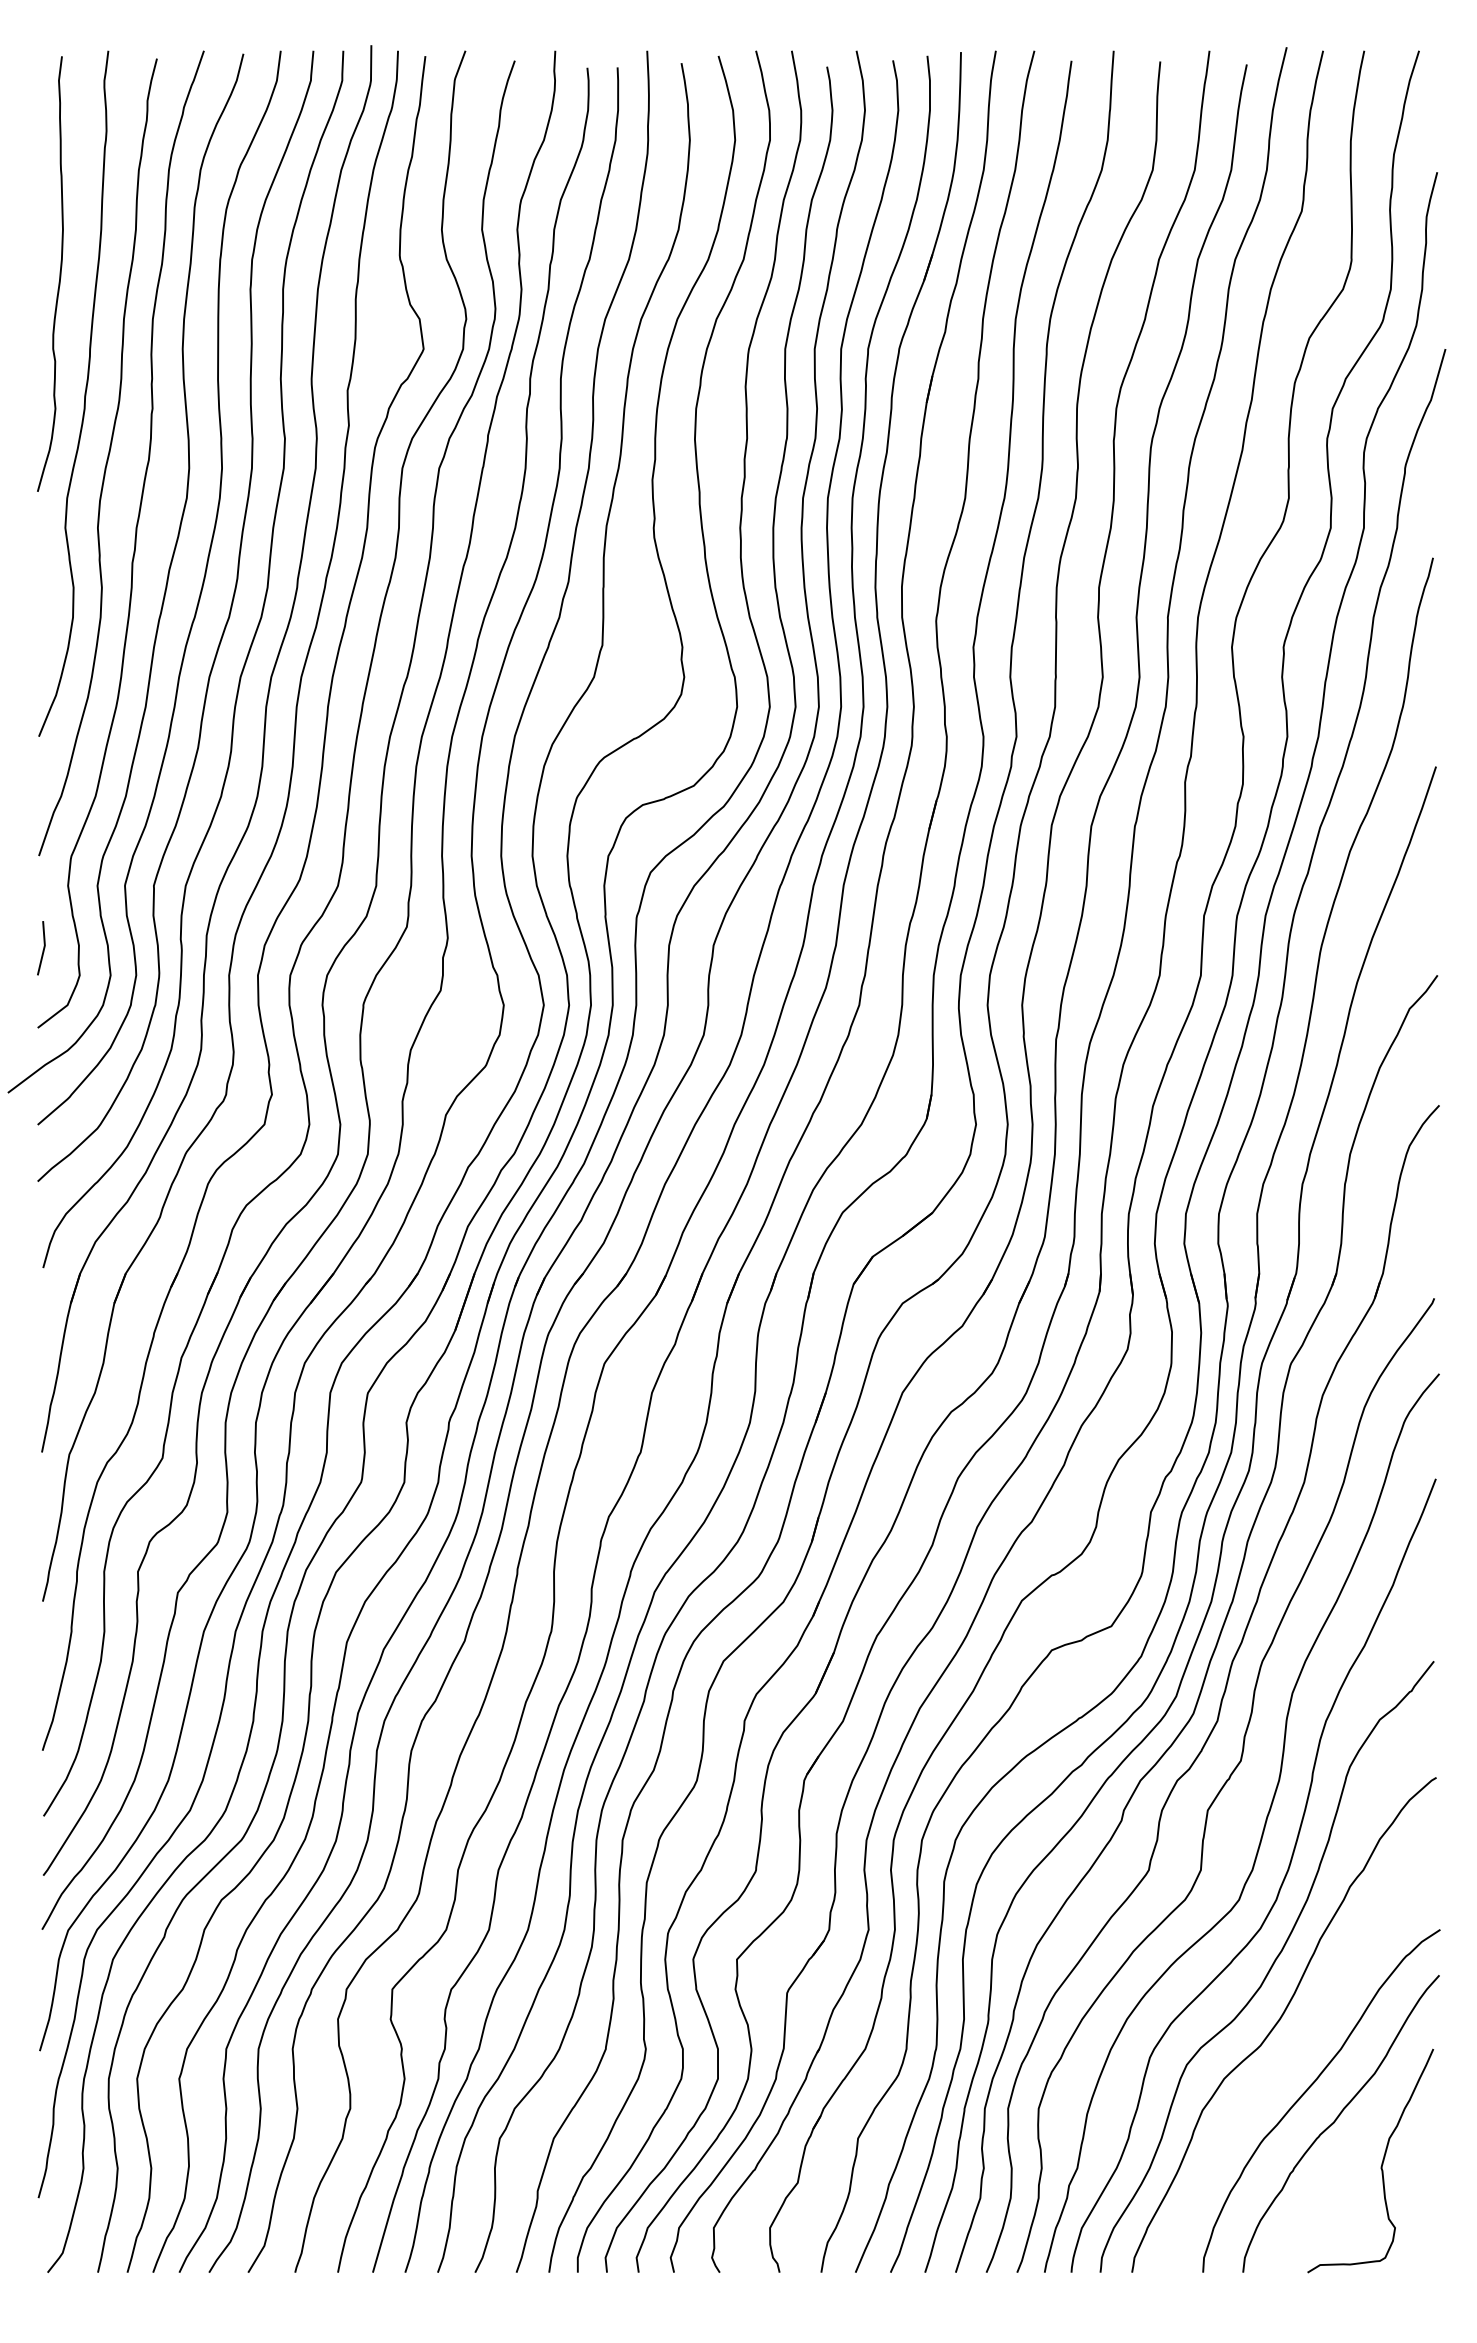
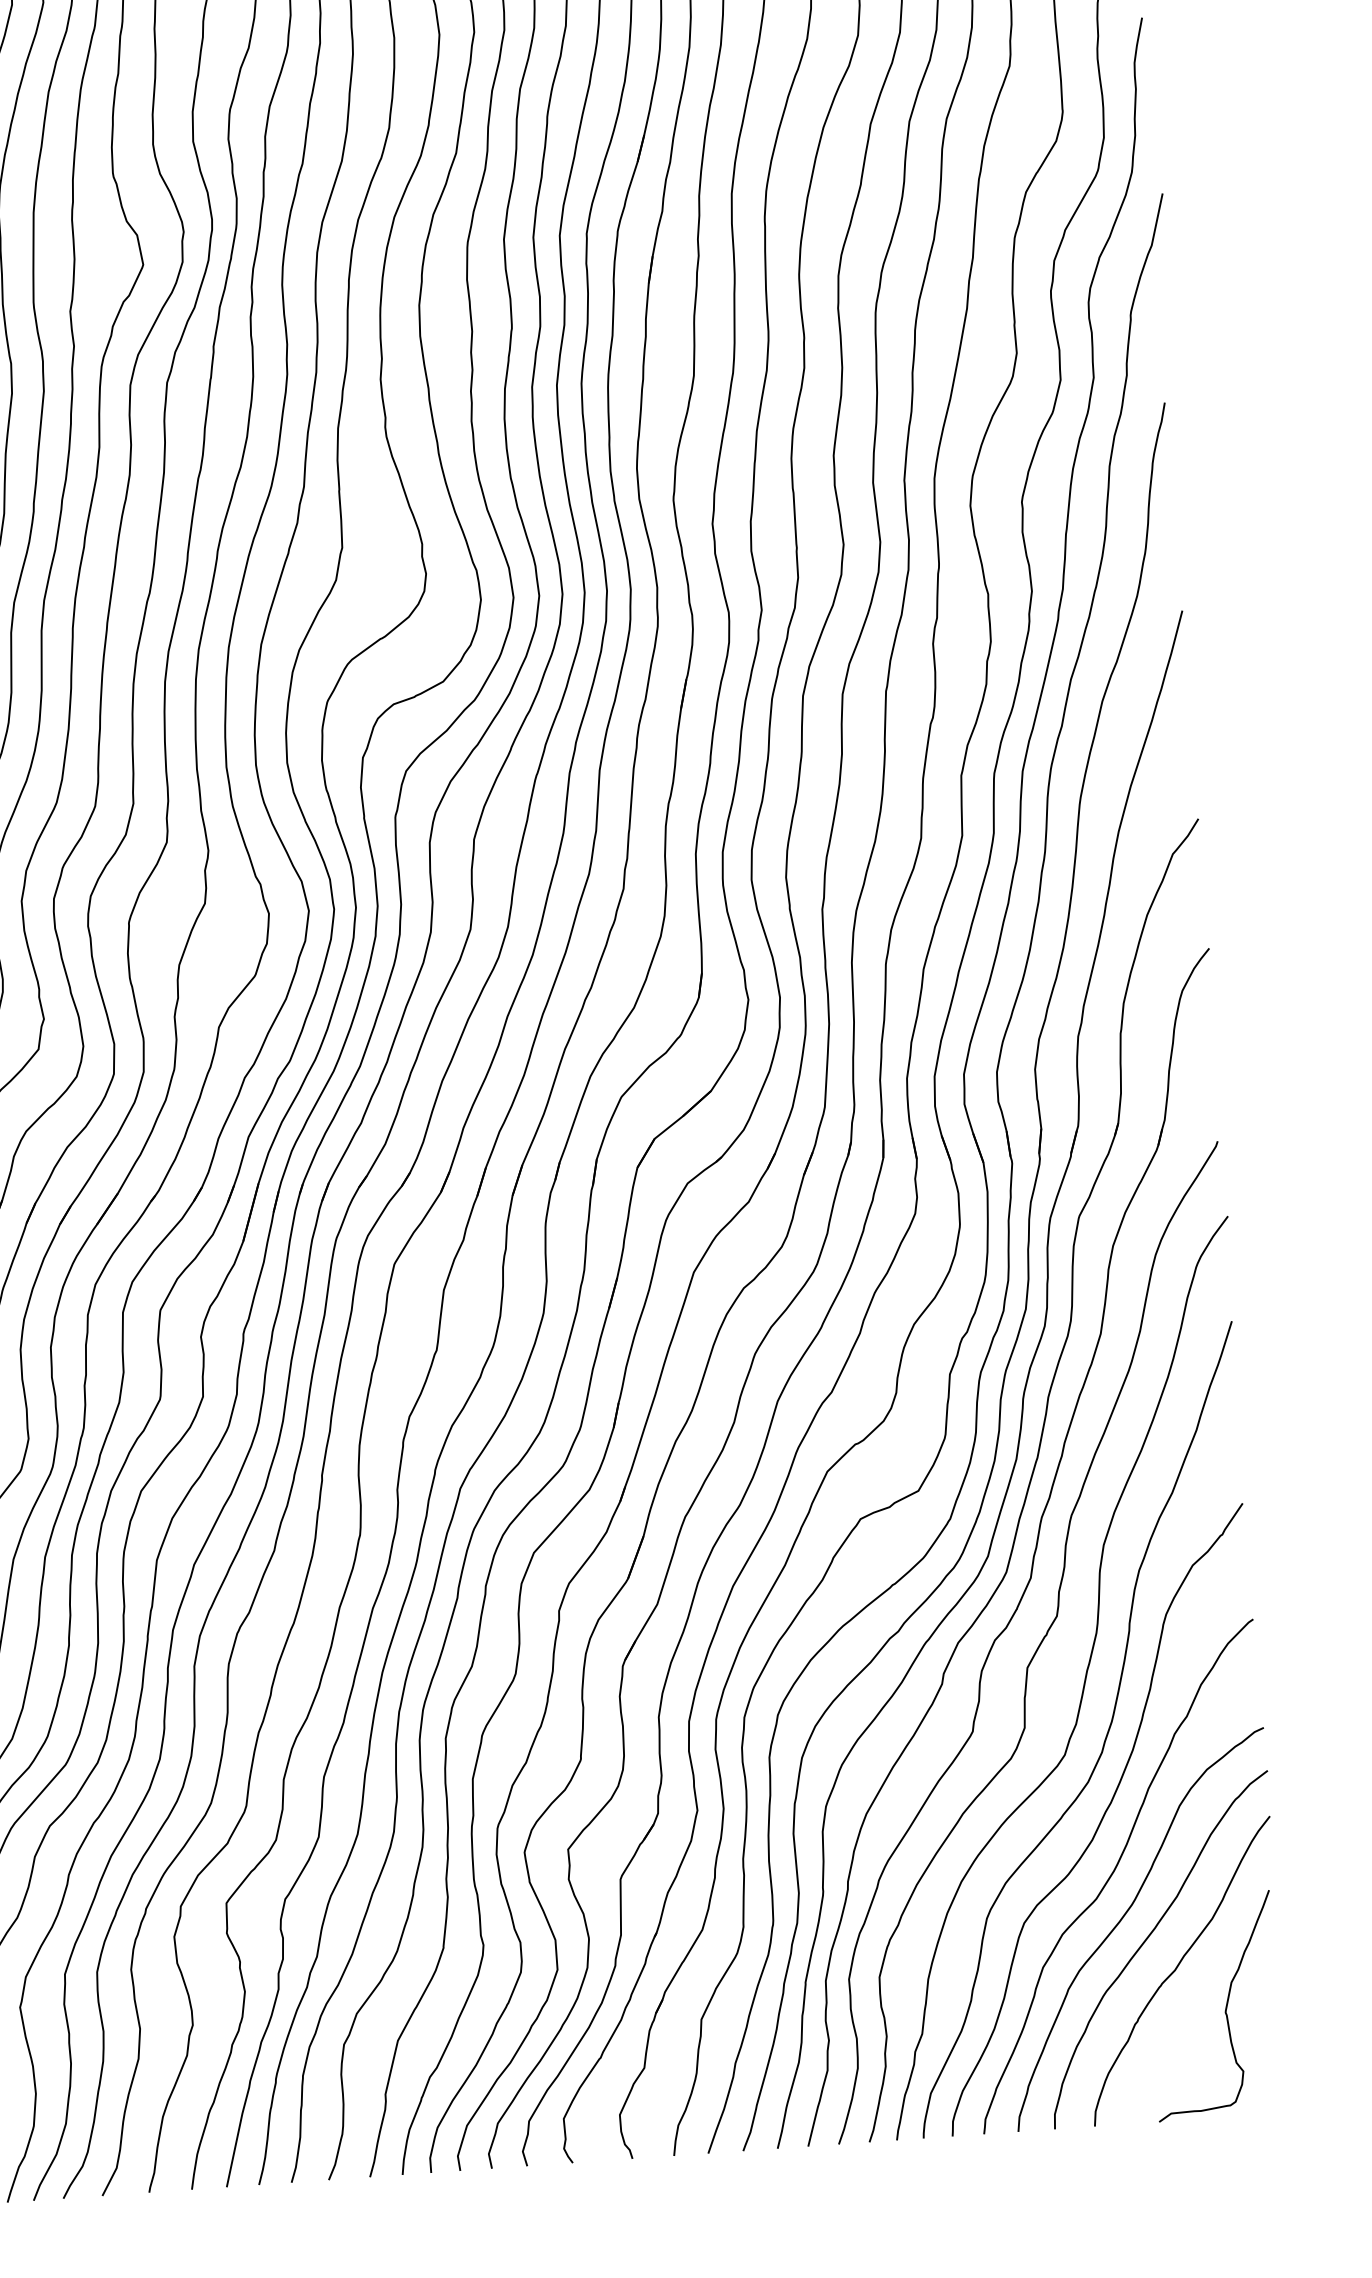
curve: (1288, 2064) -> (1125, 1915), added

